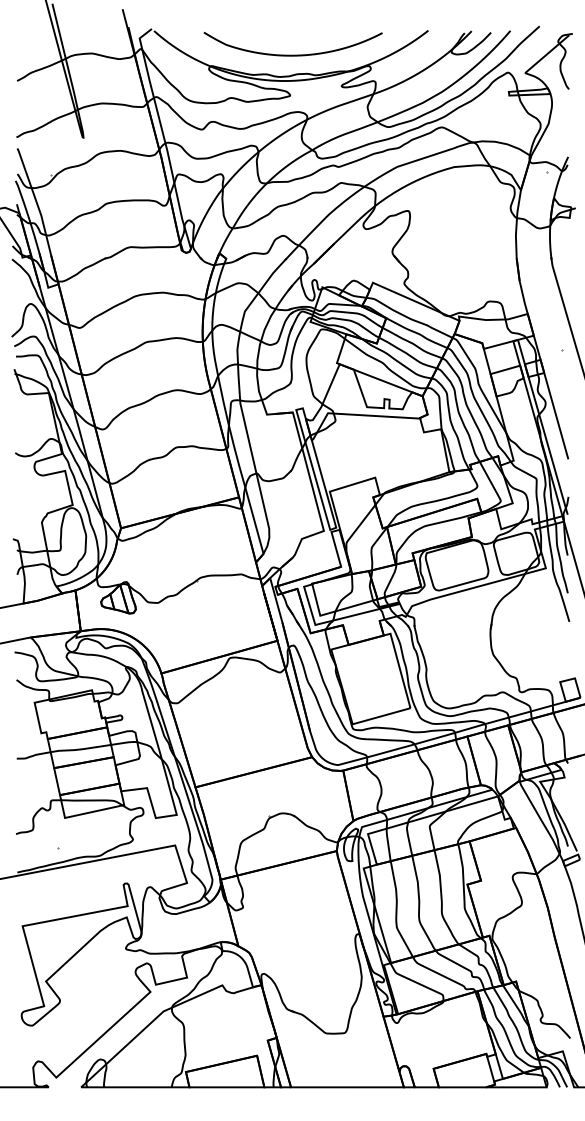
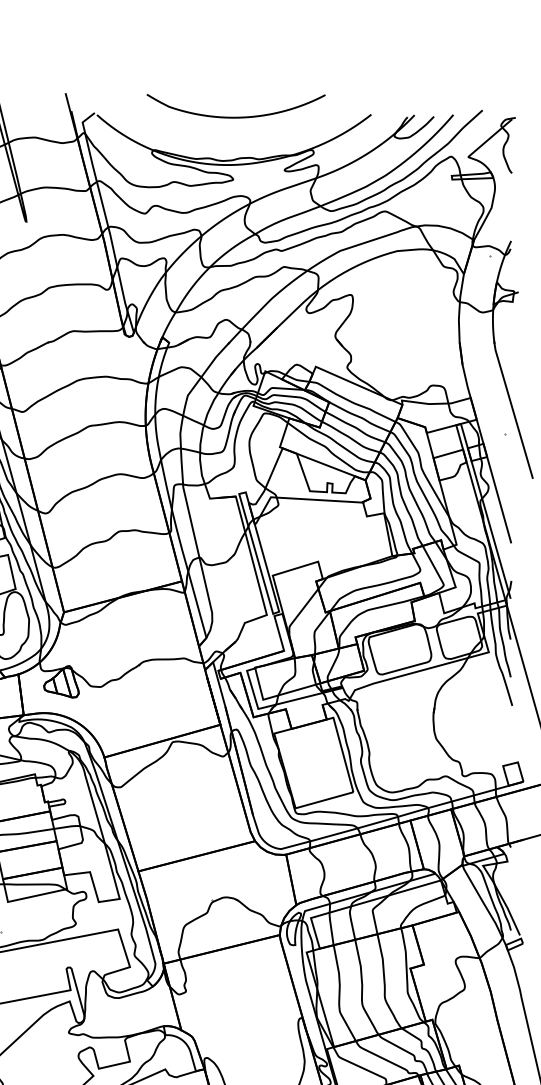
curve: (292, 54) -> (235, 116), moved

